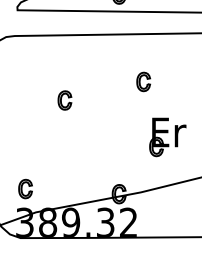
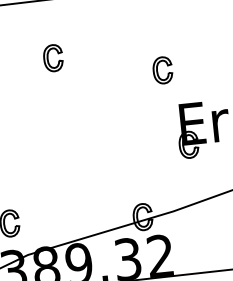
part: (143, 81) -> (162, 69), moved
part: (64, 100) -> (52, 58), moved

